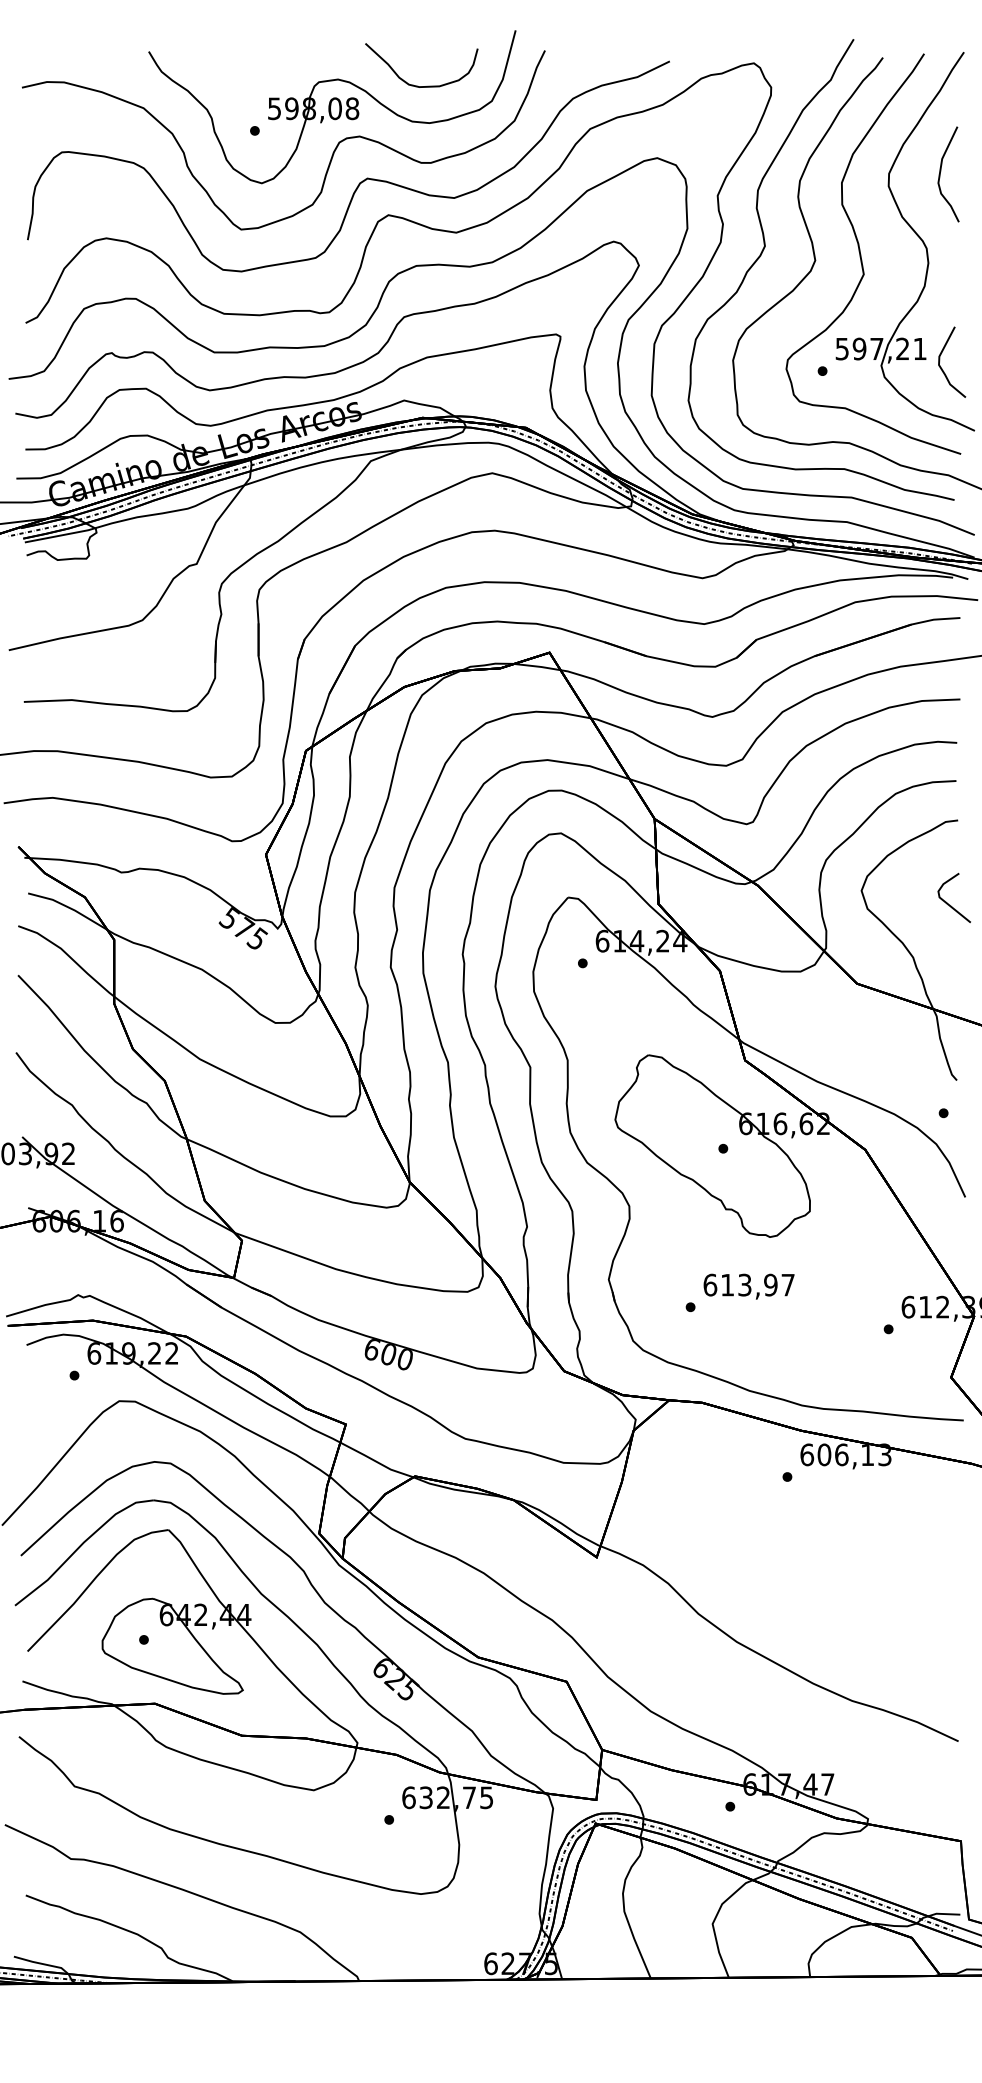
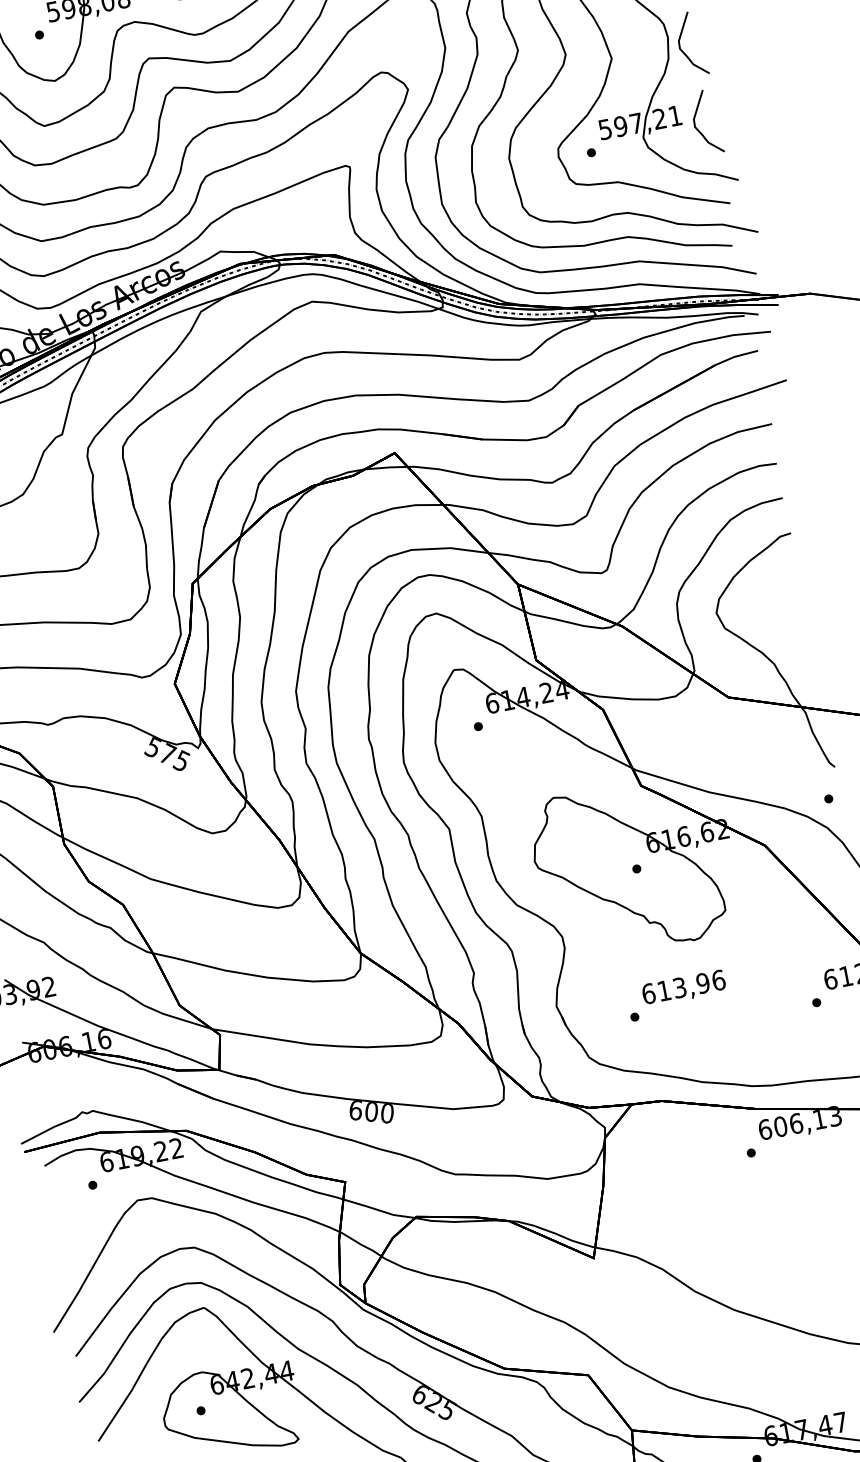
curve: (940, 274) -> (680, 45), added
line: (947, 902) -> (795, 608), removed
text: (788, 1284) -> (718, 979), 613,97 -> 613,96

